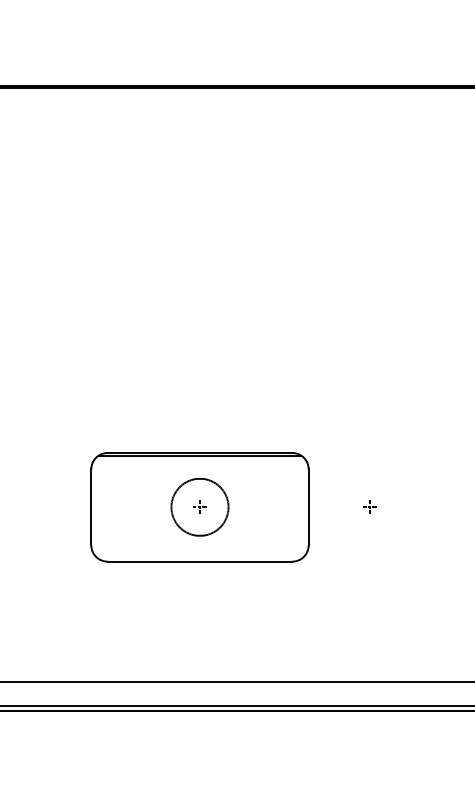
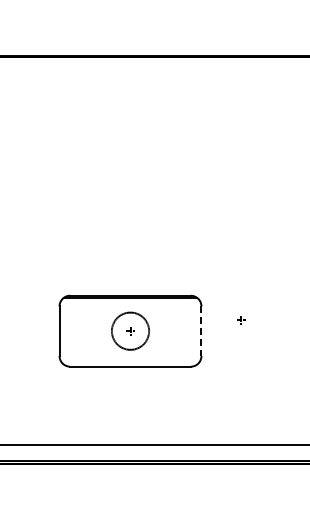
line: (308, 507) -> (201, 331), solid -> dashed
part: (369, 507) -> (241, 320), moved

